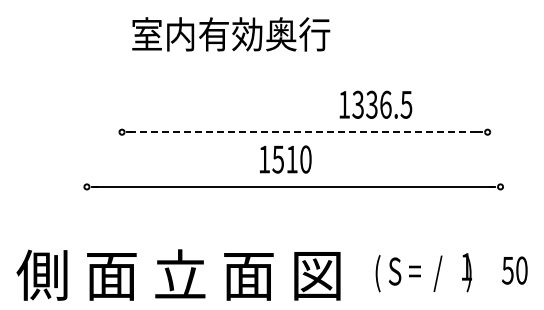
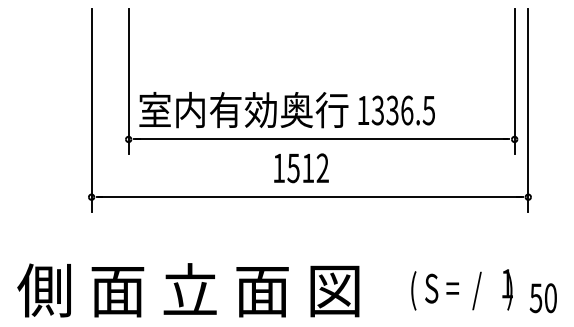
text: (231, 34) -> (244, 110), moved
line: (122, 77) -> (129, 81), added
line: (487, 77) -> (514, 81), added
line: (86, 104) -> (91, 110), added
line: (500, 104) -> (528, 110), added
line: (304, 132) -> (321, 139), dashed -> solid
text: (305, 159) -> (322, 168), 1510 -> 1512
text: (514, 270) -> (543, 298), moved
text: (423, 272) -> (461, 289), moved

